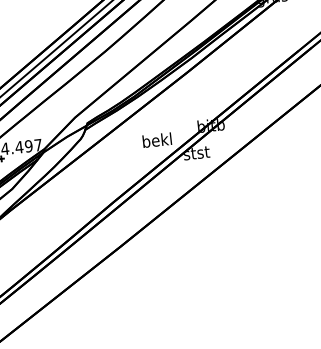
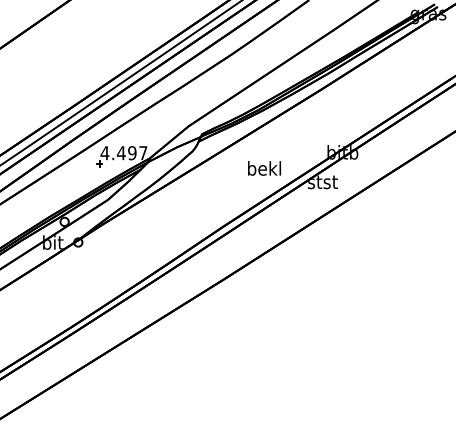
text: (157, 140) -> (264, 168), moved

